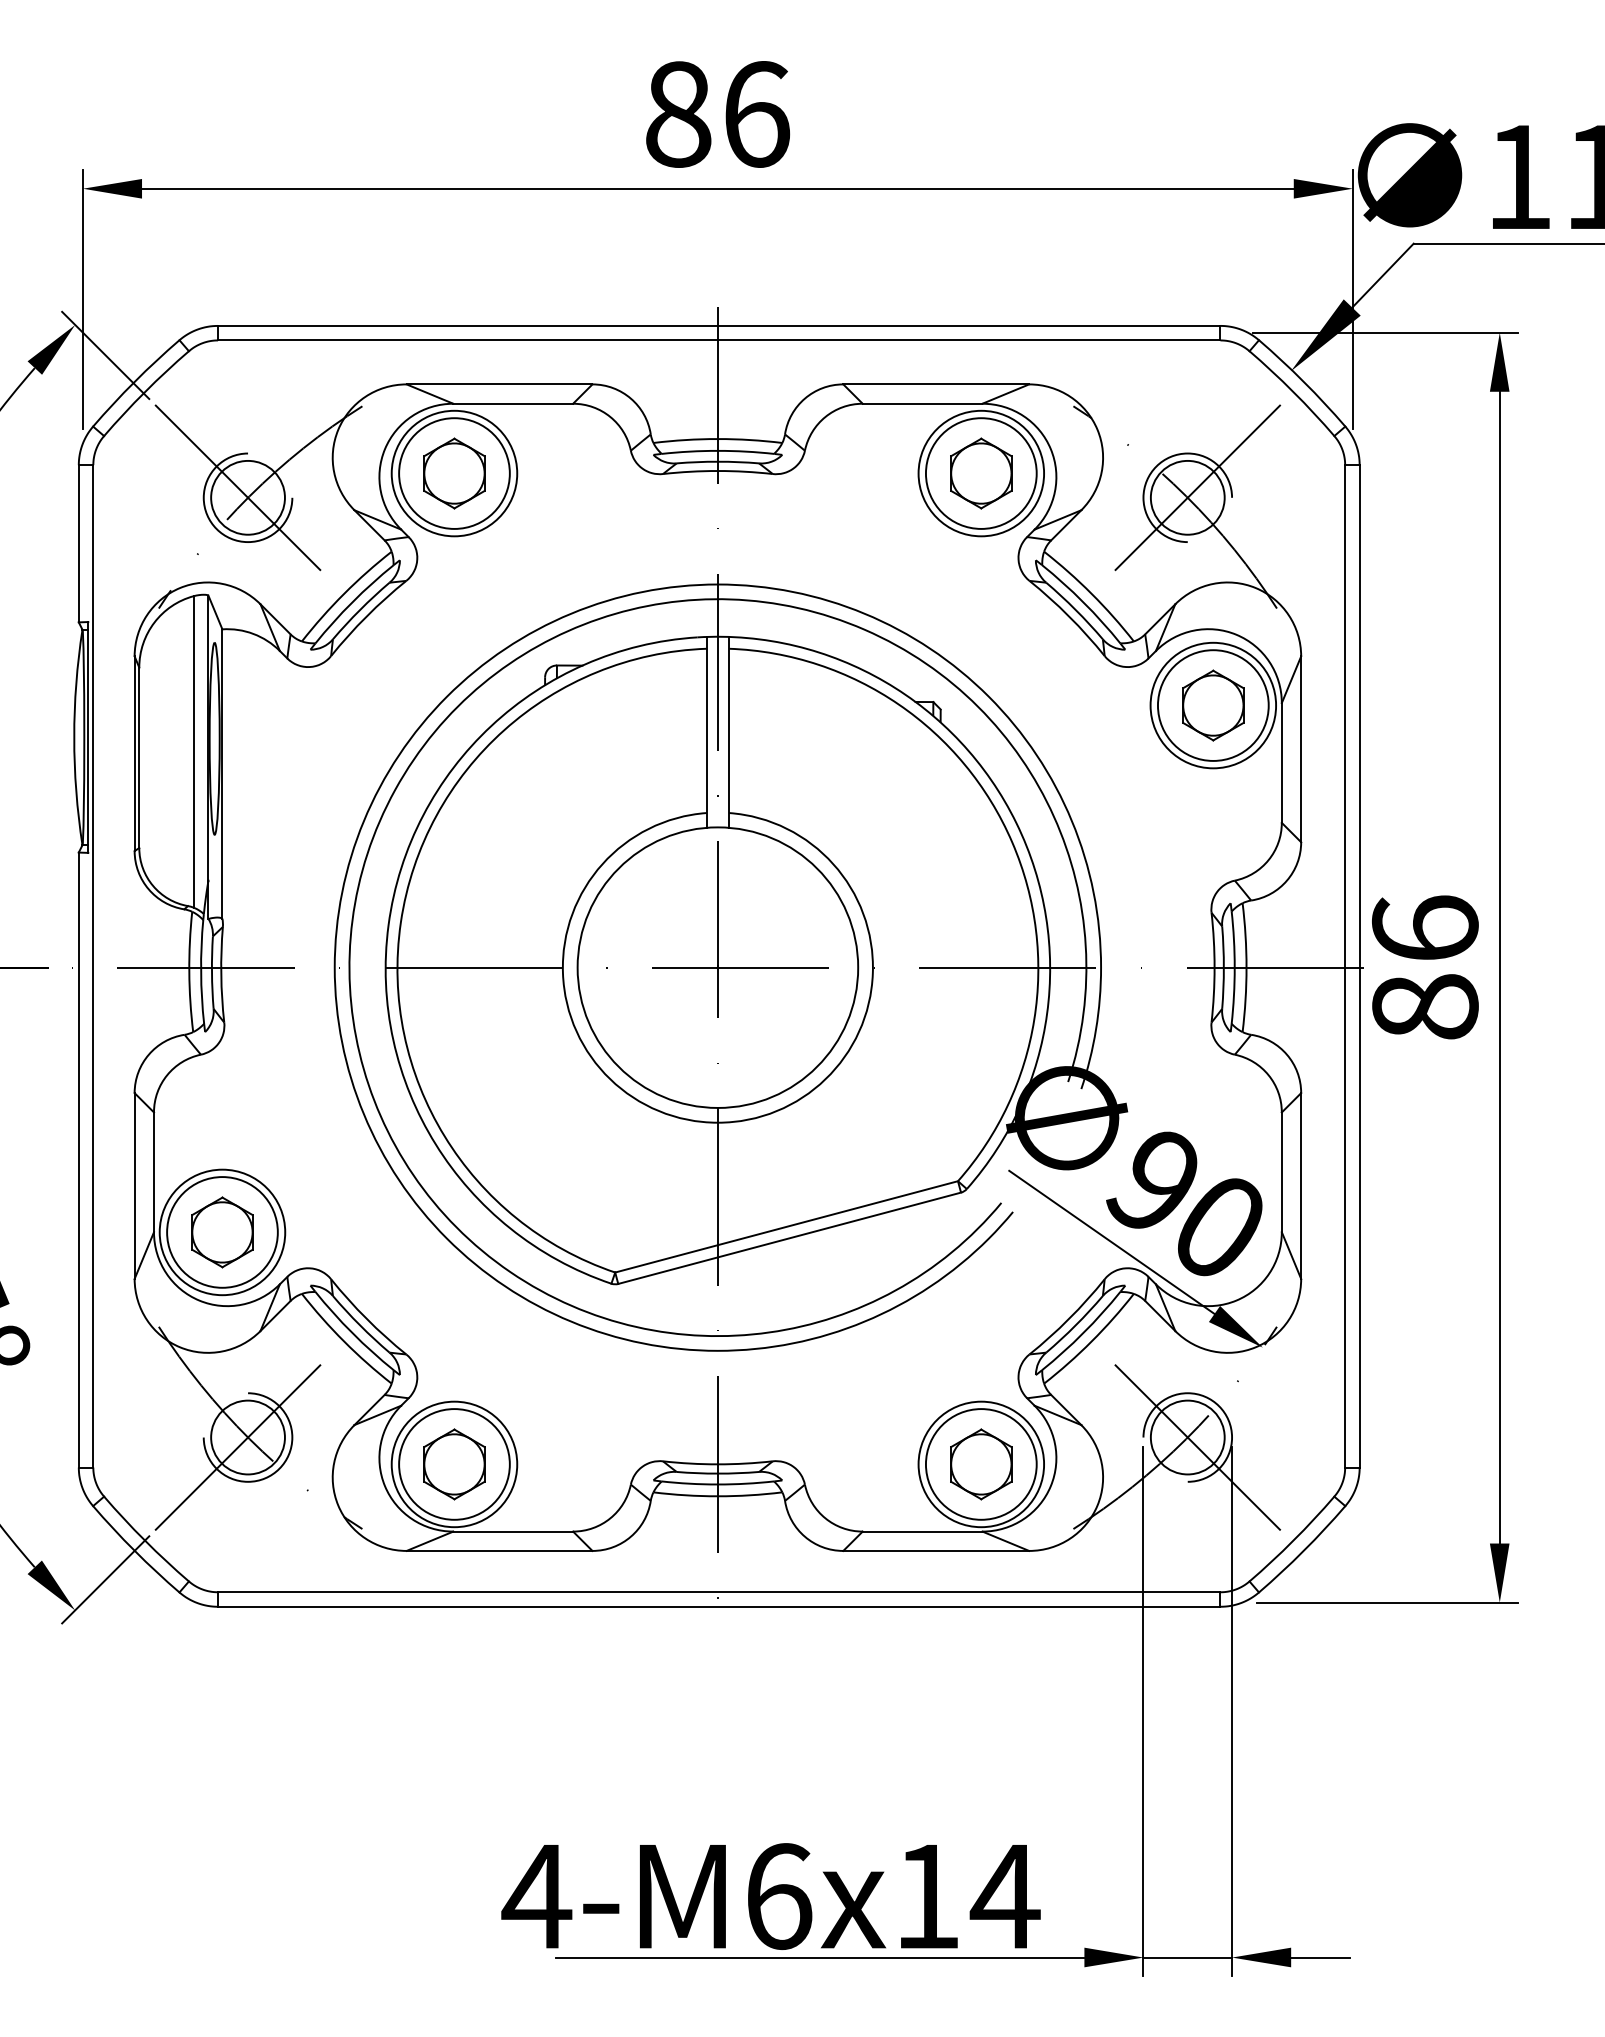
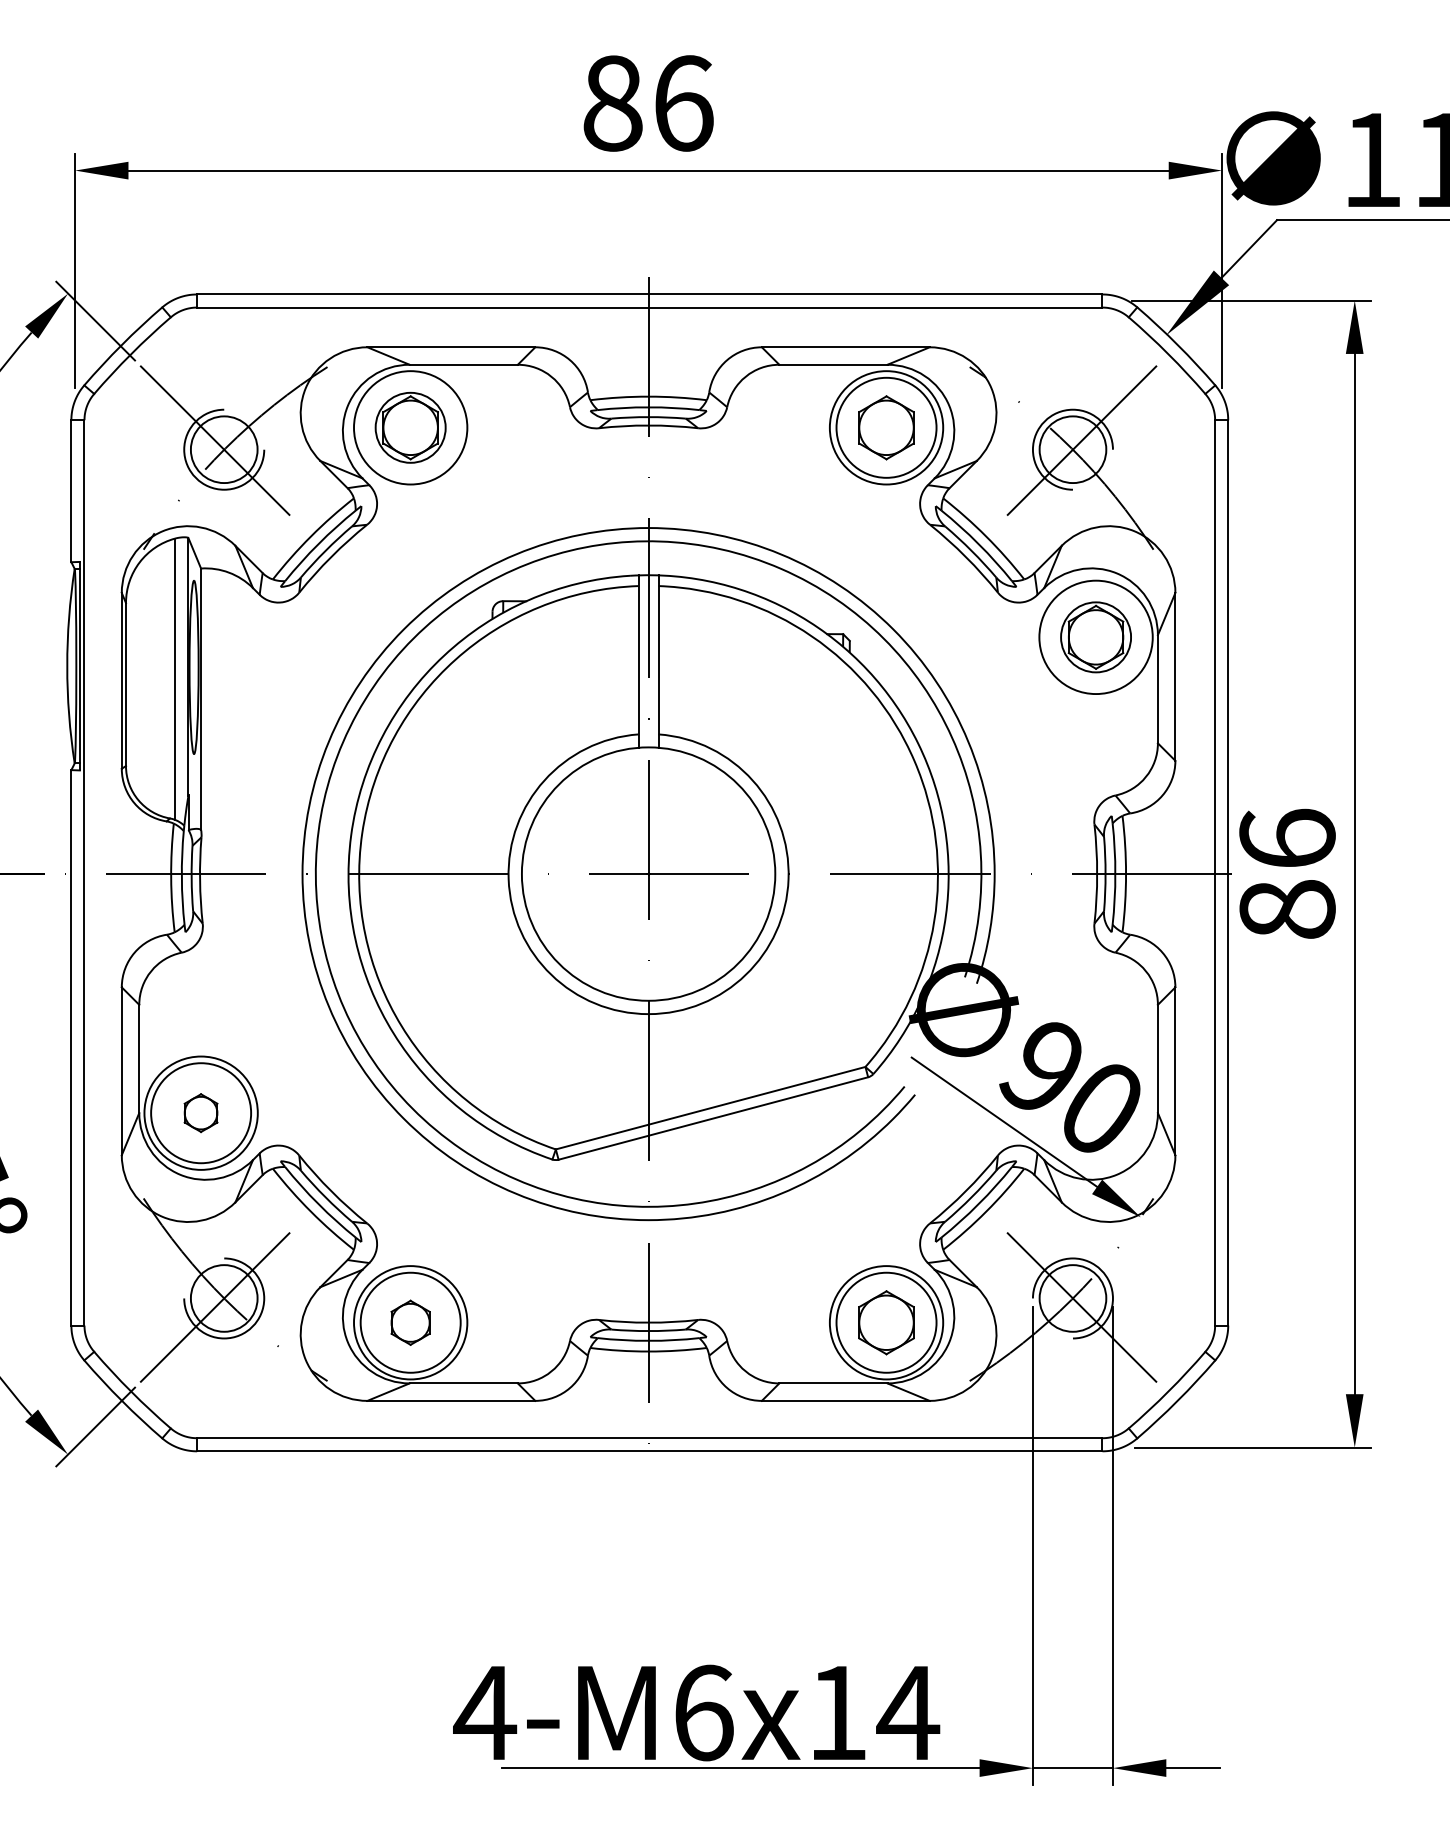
circle: (454, 473) -> (410, 427), size x0.7
circle: (1213, 705) -> (1096, 637), size x0.7
part: (221, 1231) -> (200, 1112), size x0.6
part: (454, 1464) -> (410, 1322), size x0.7

